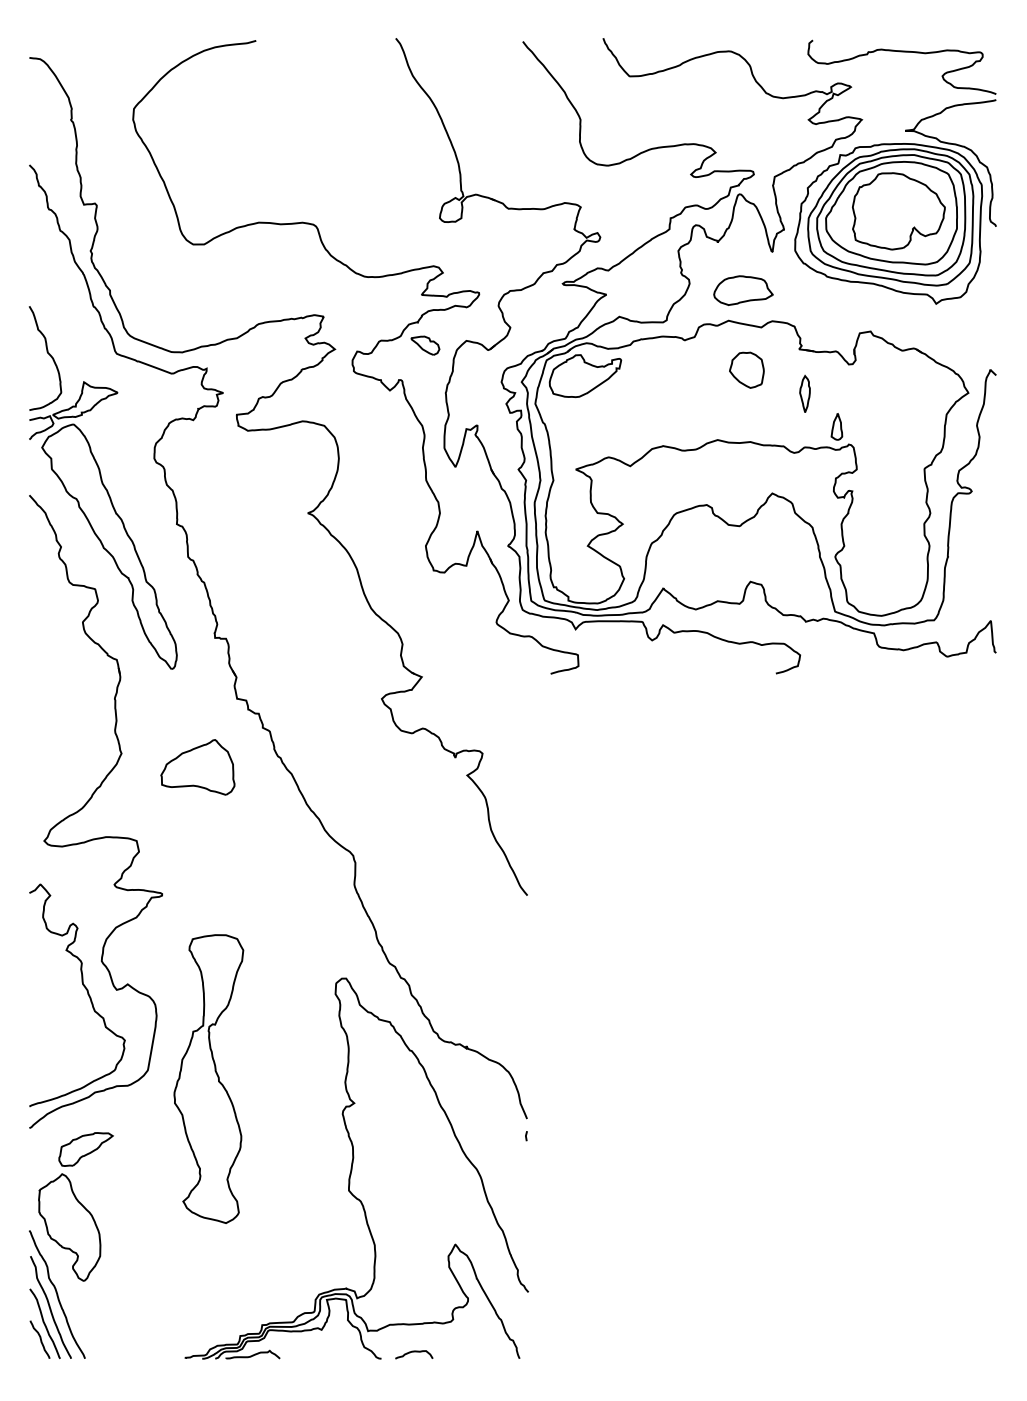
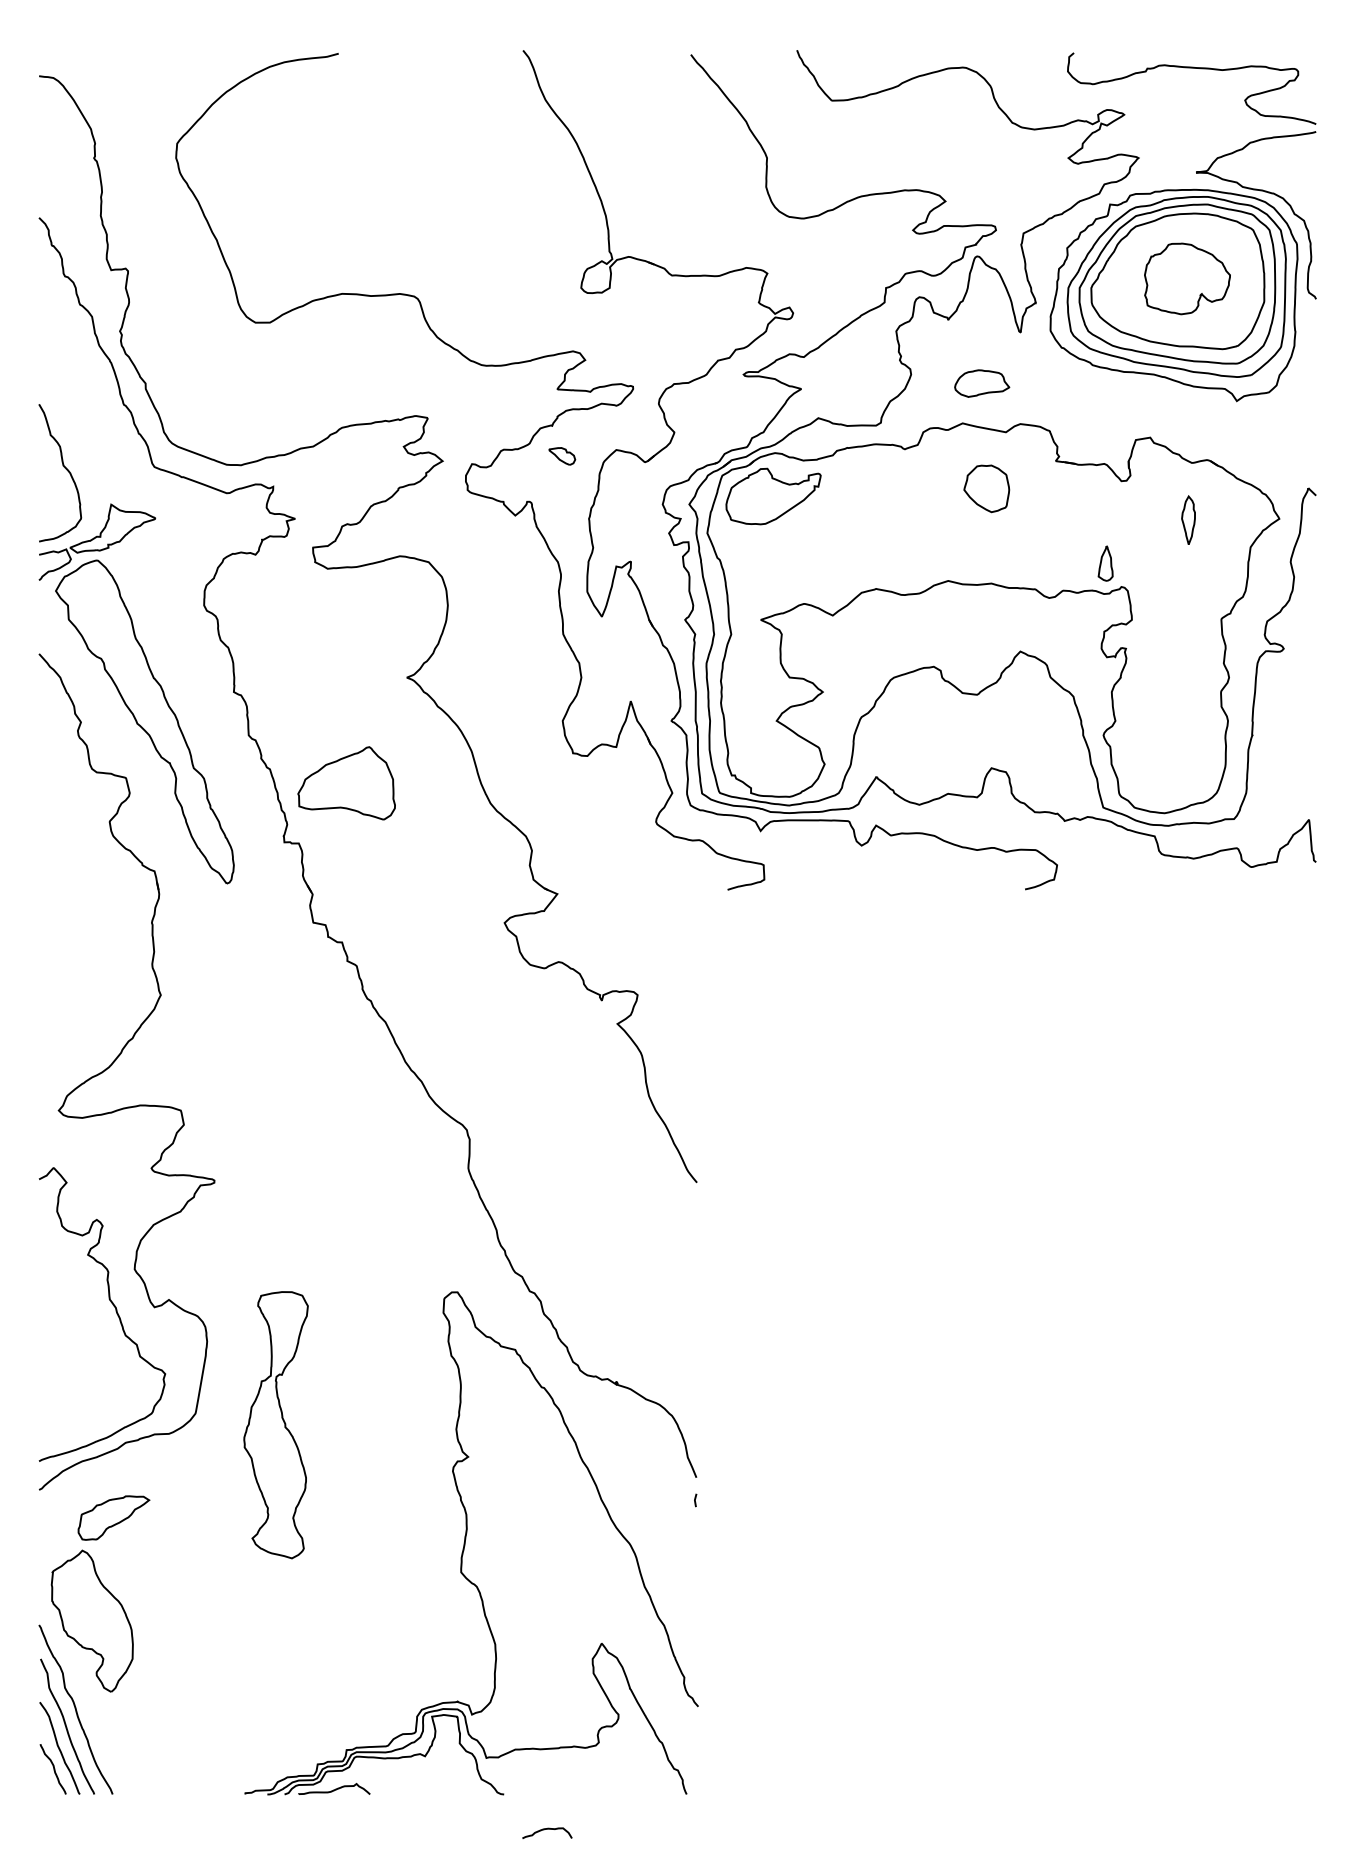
part: (898, 211) -> (1187, 278), size x0.7
part: (742, 290) -> (981, 383), size x0.7
part: (425, 345) -> (562, 456), size x0.7
part: (804, 393) -> (1188, 519), moved
part: (197, 767) -> (346, 783), moved
part: (208, 1079) -> (275, 1425), size x0.7
curve: (414, 1351) -> (547, 1829), moved

